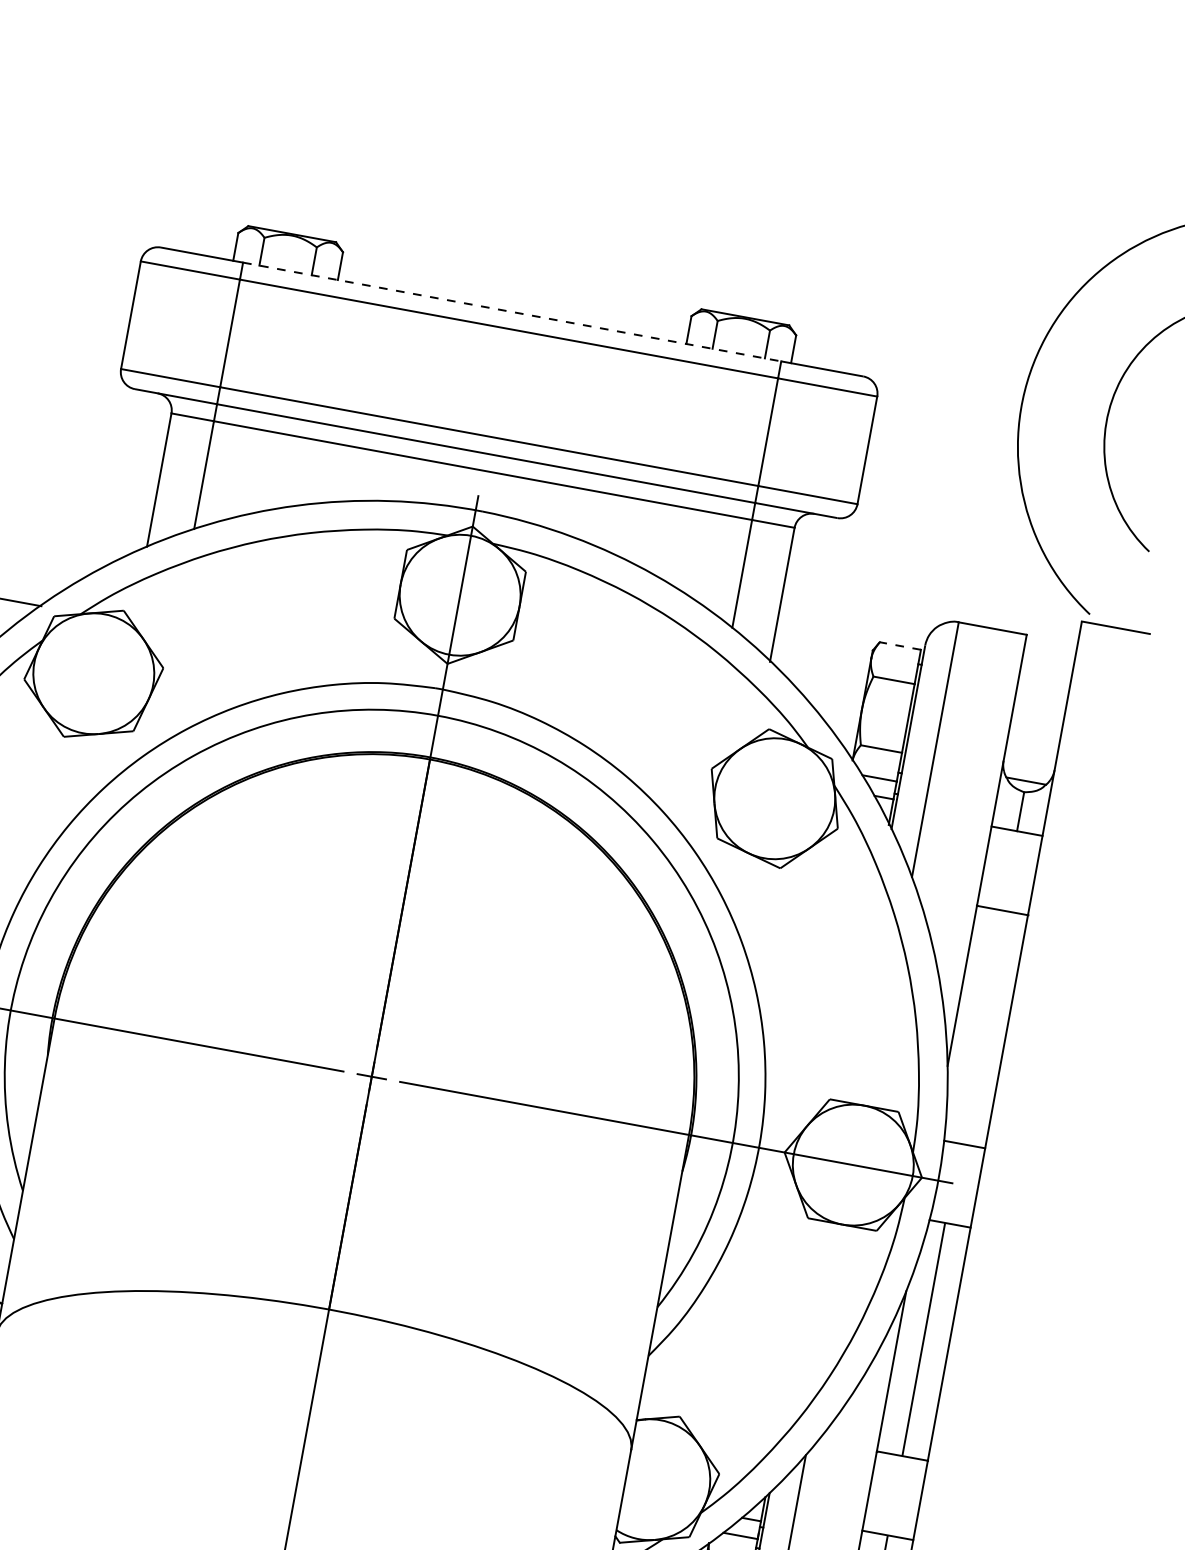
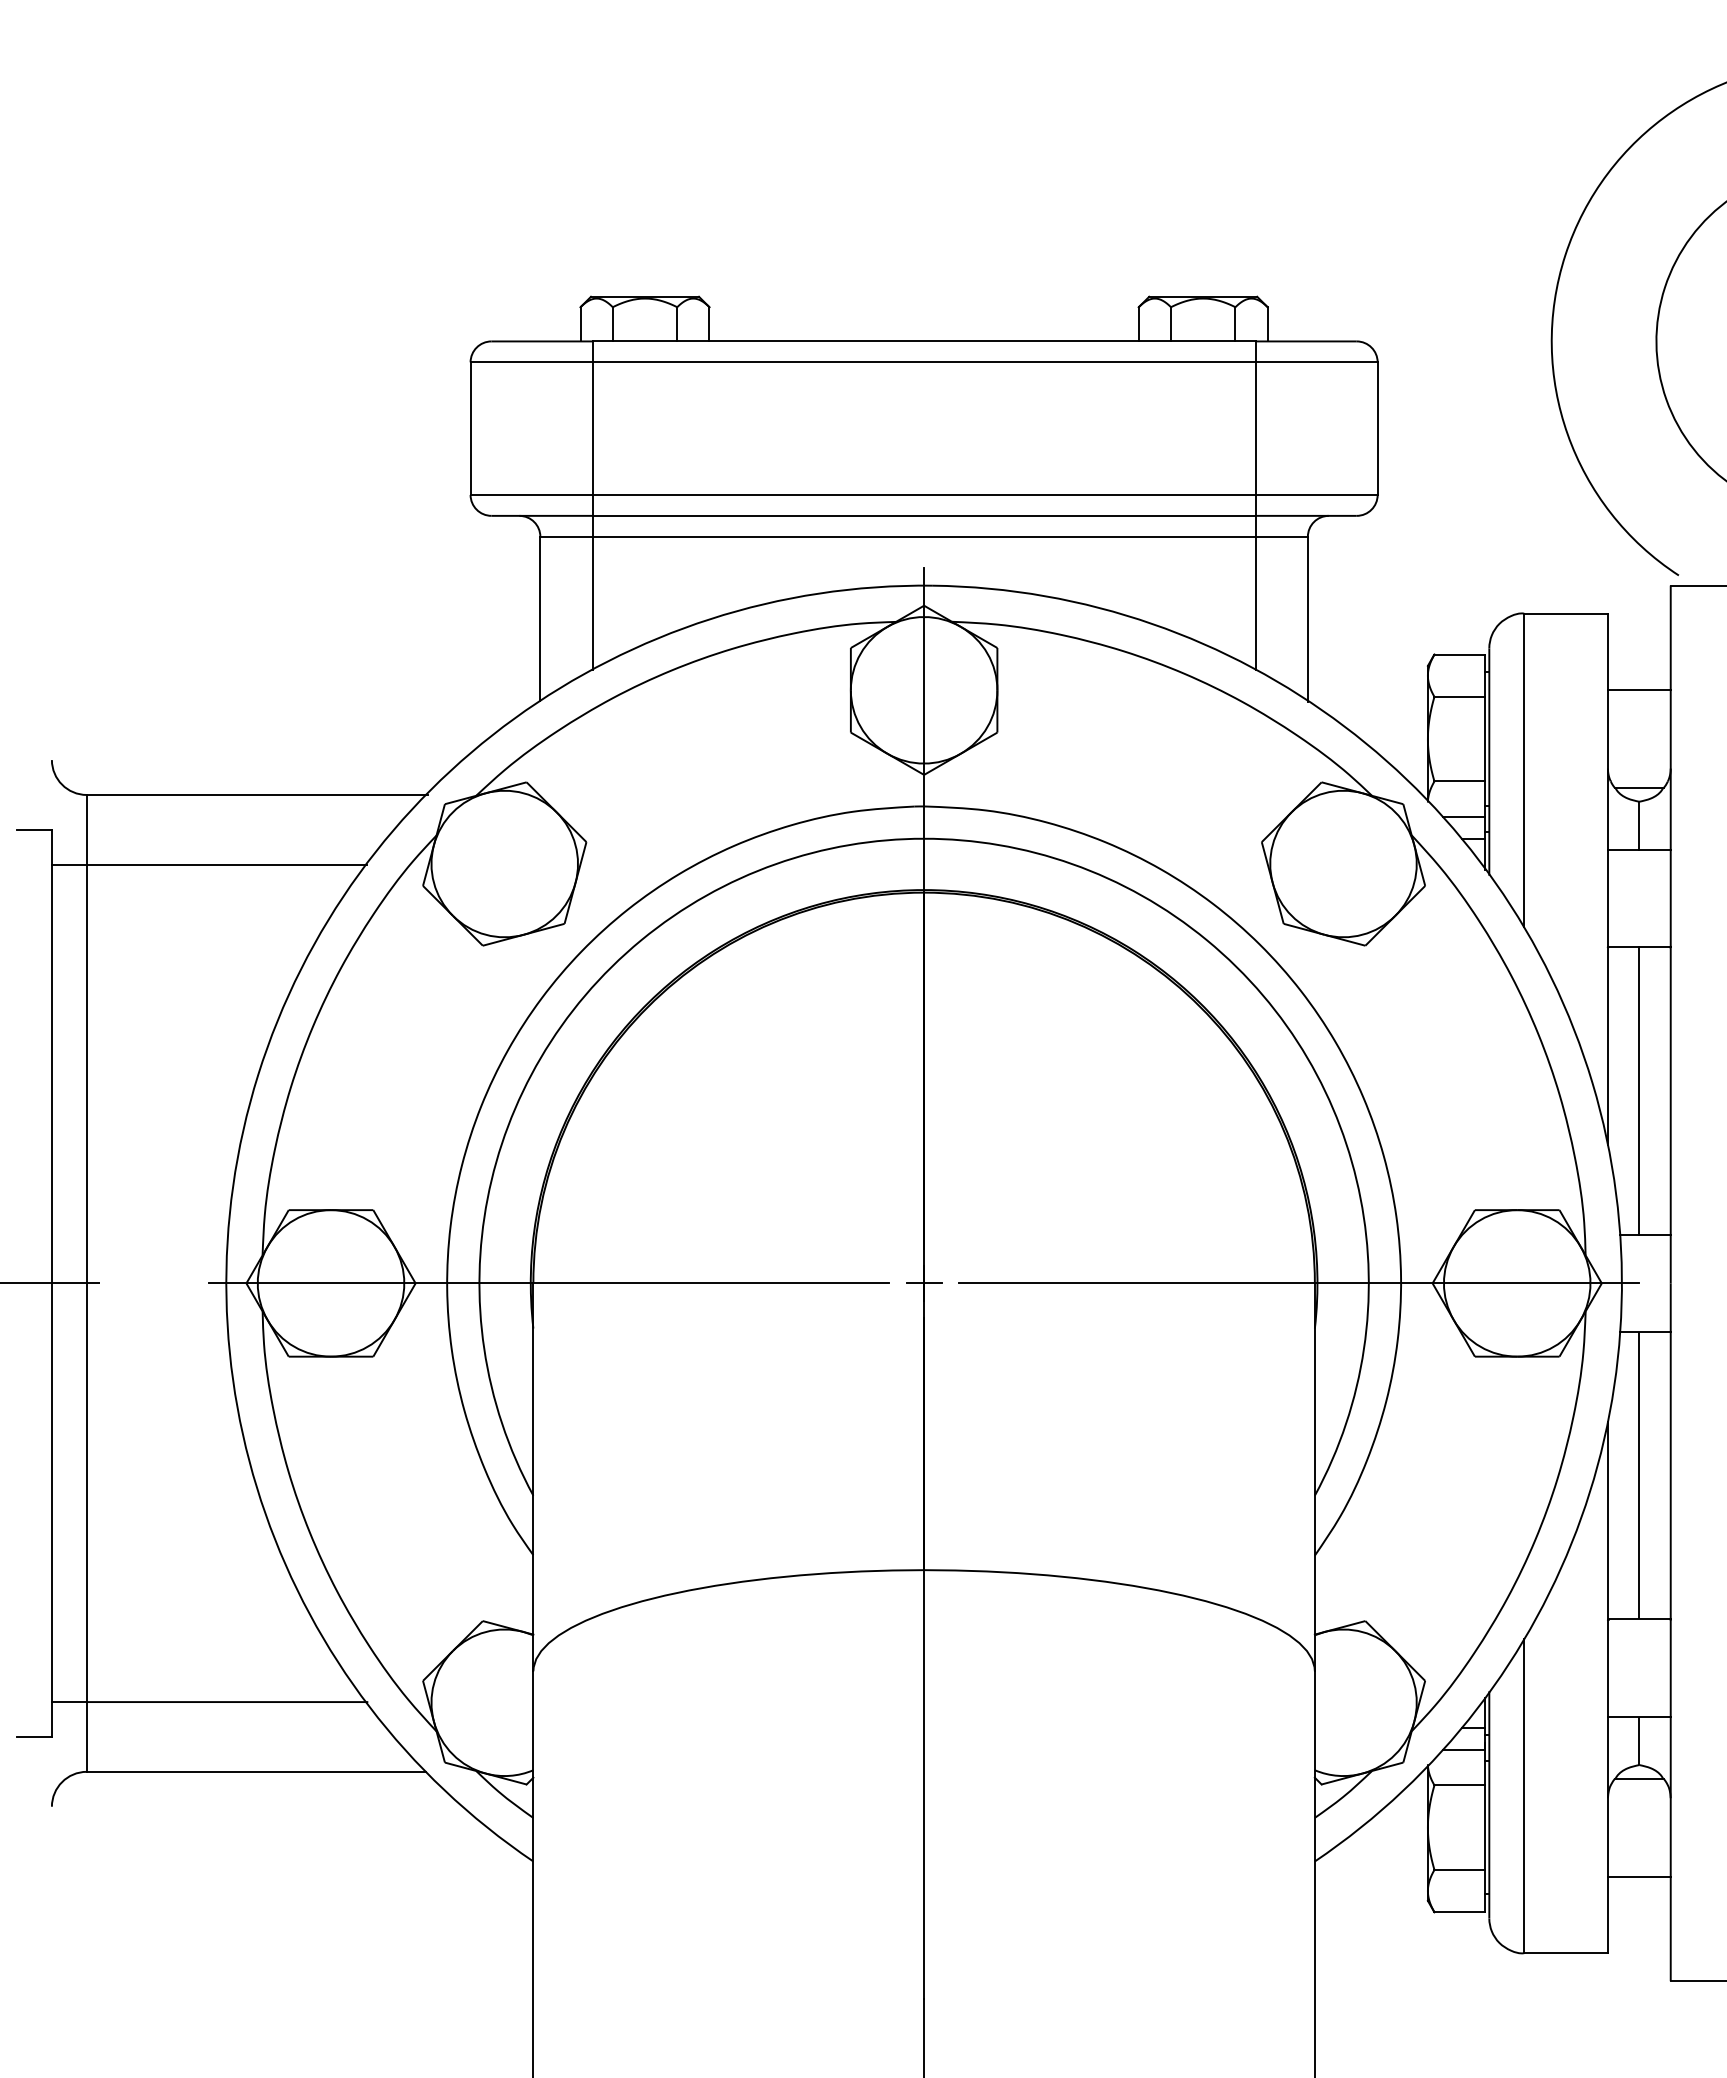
line: (512, 312) -> (924, 341), dashed -> solid
line: (900, 645) -> (1459, 654), dashed -> solid
line: (1040, 701) -> (1638, 690), added
line: (981, 1026) -> (1639, 1090), added

